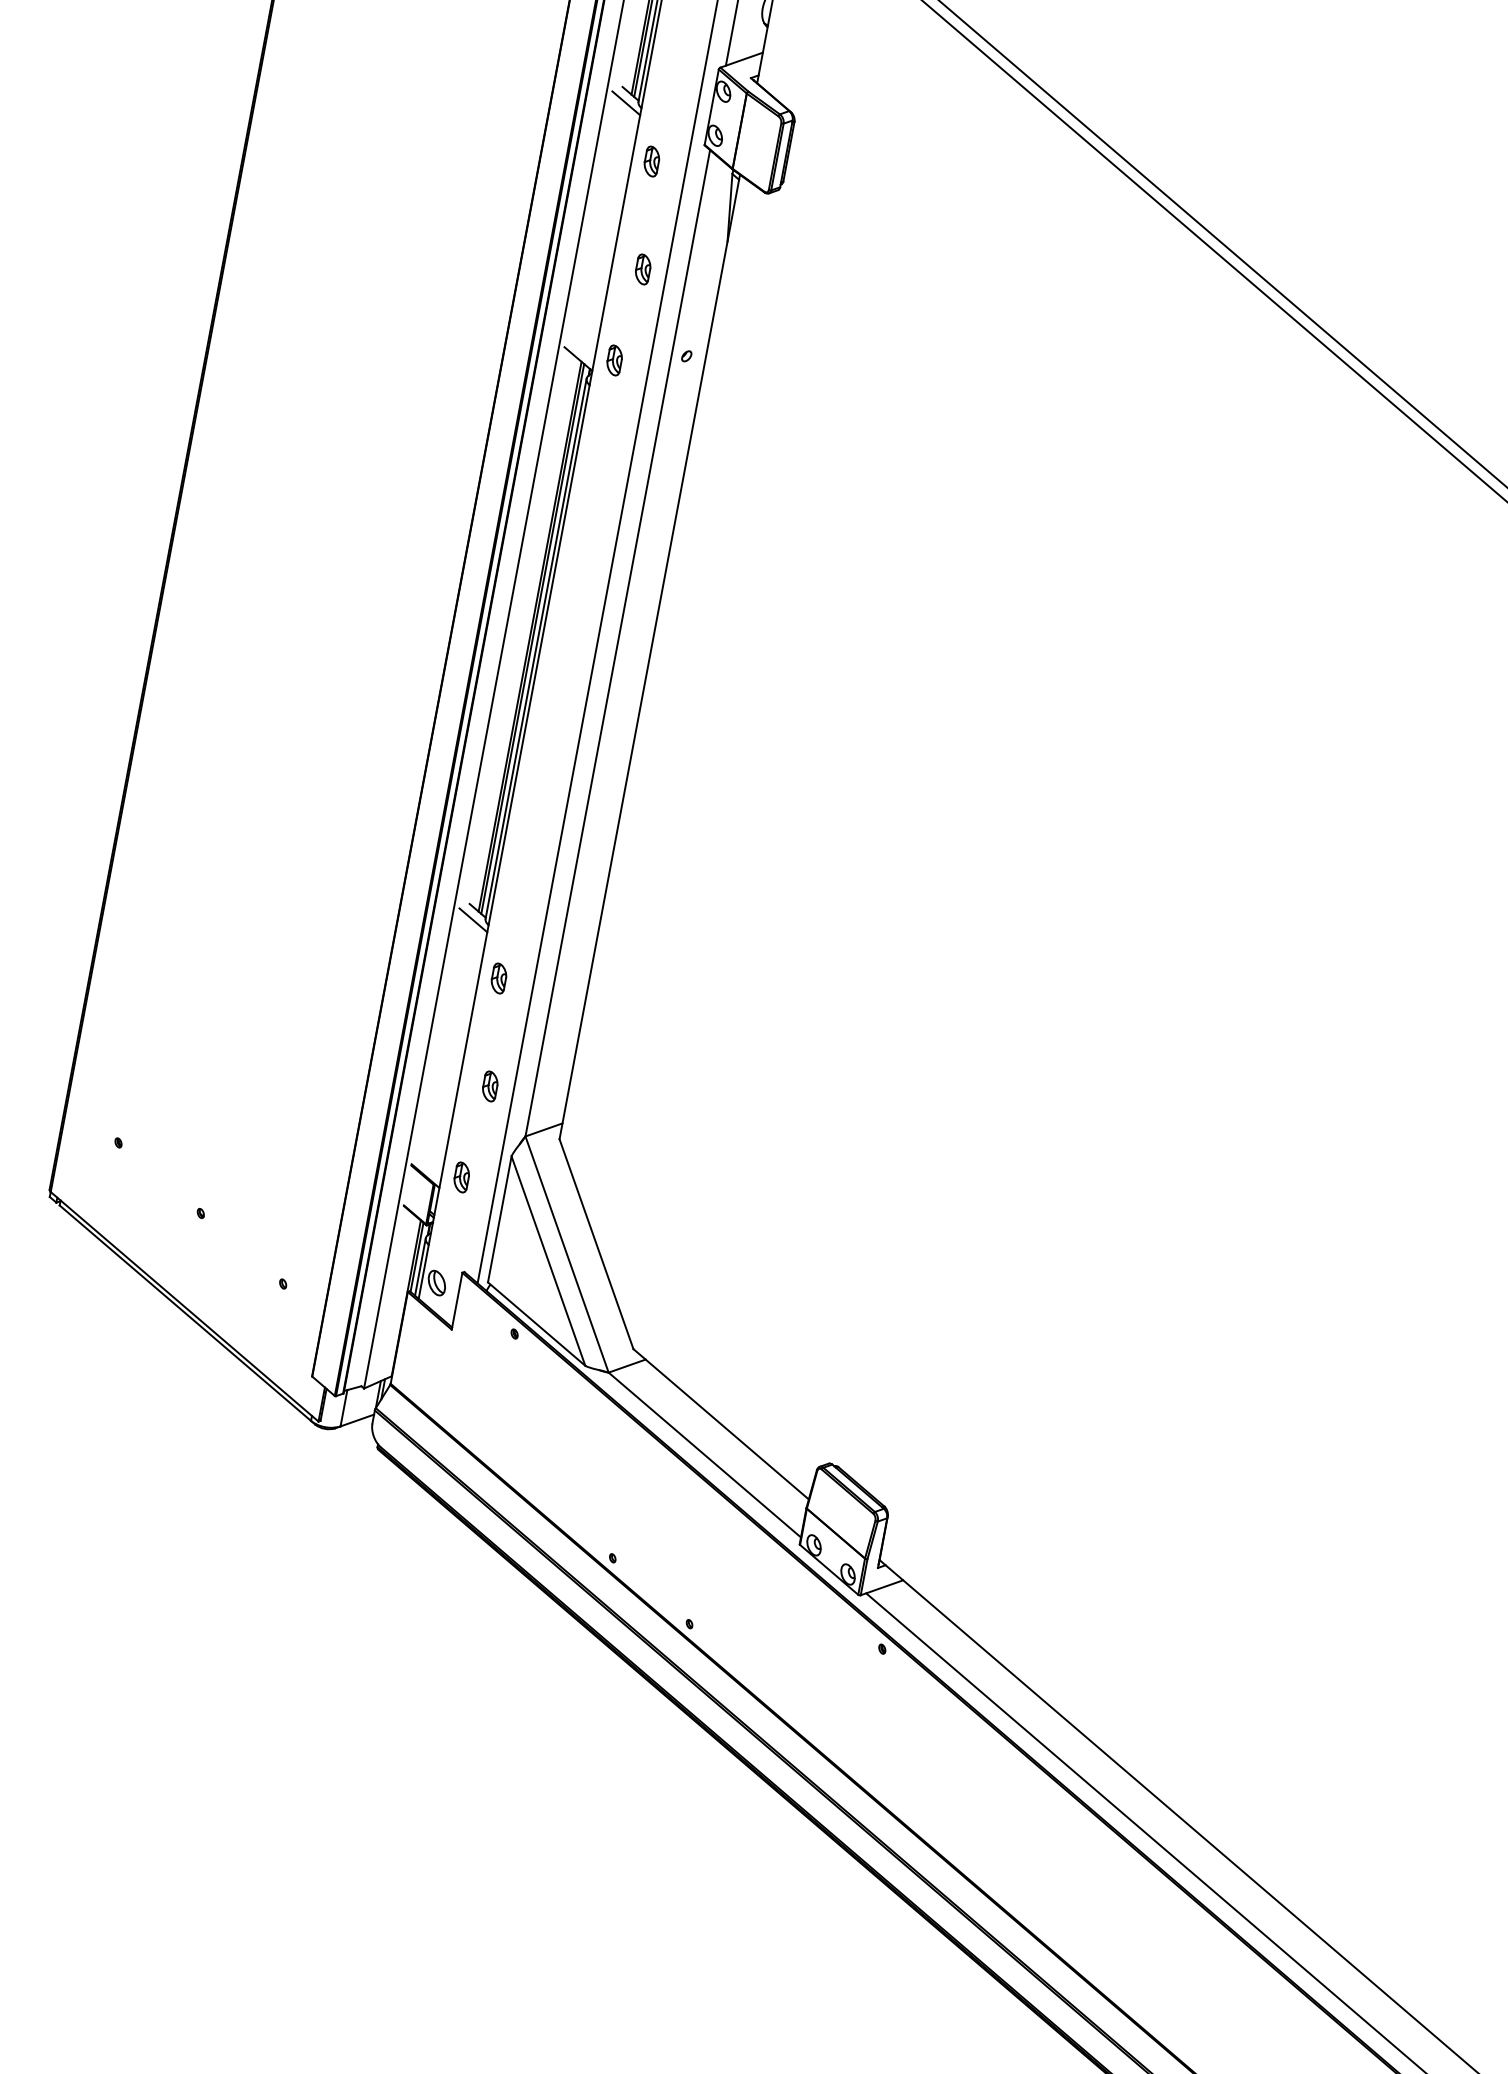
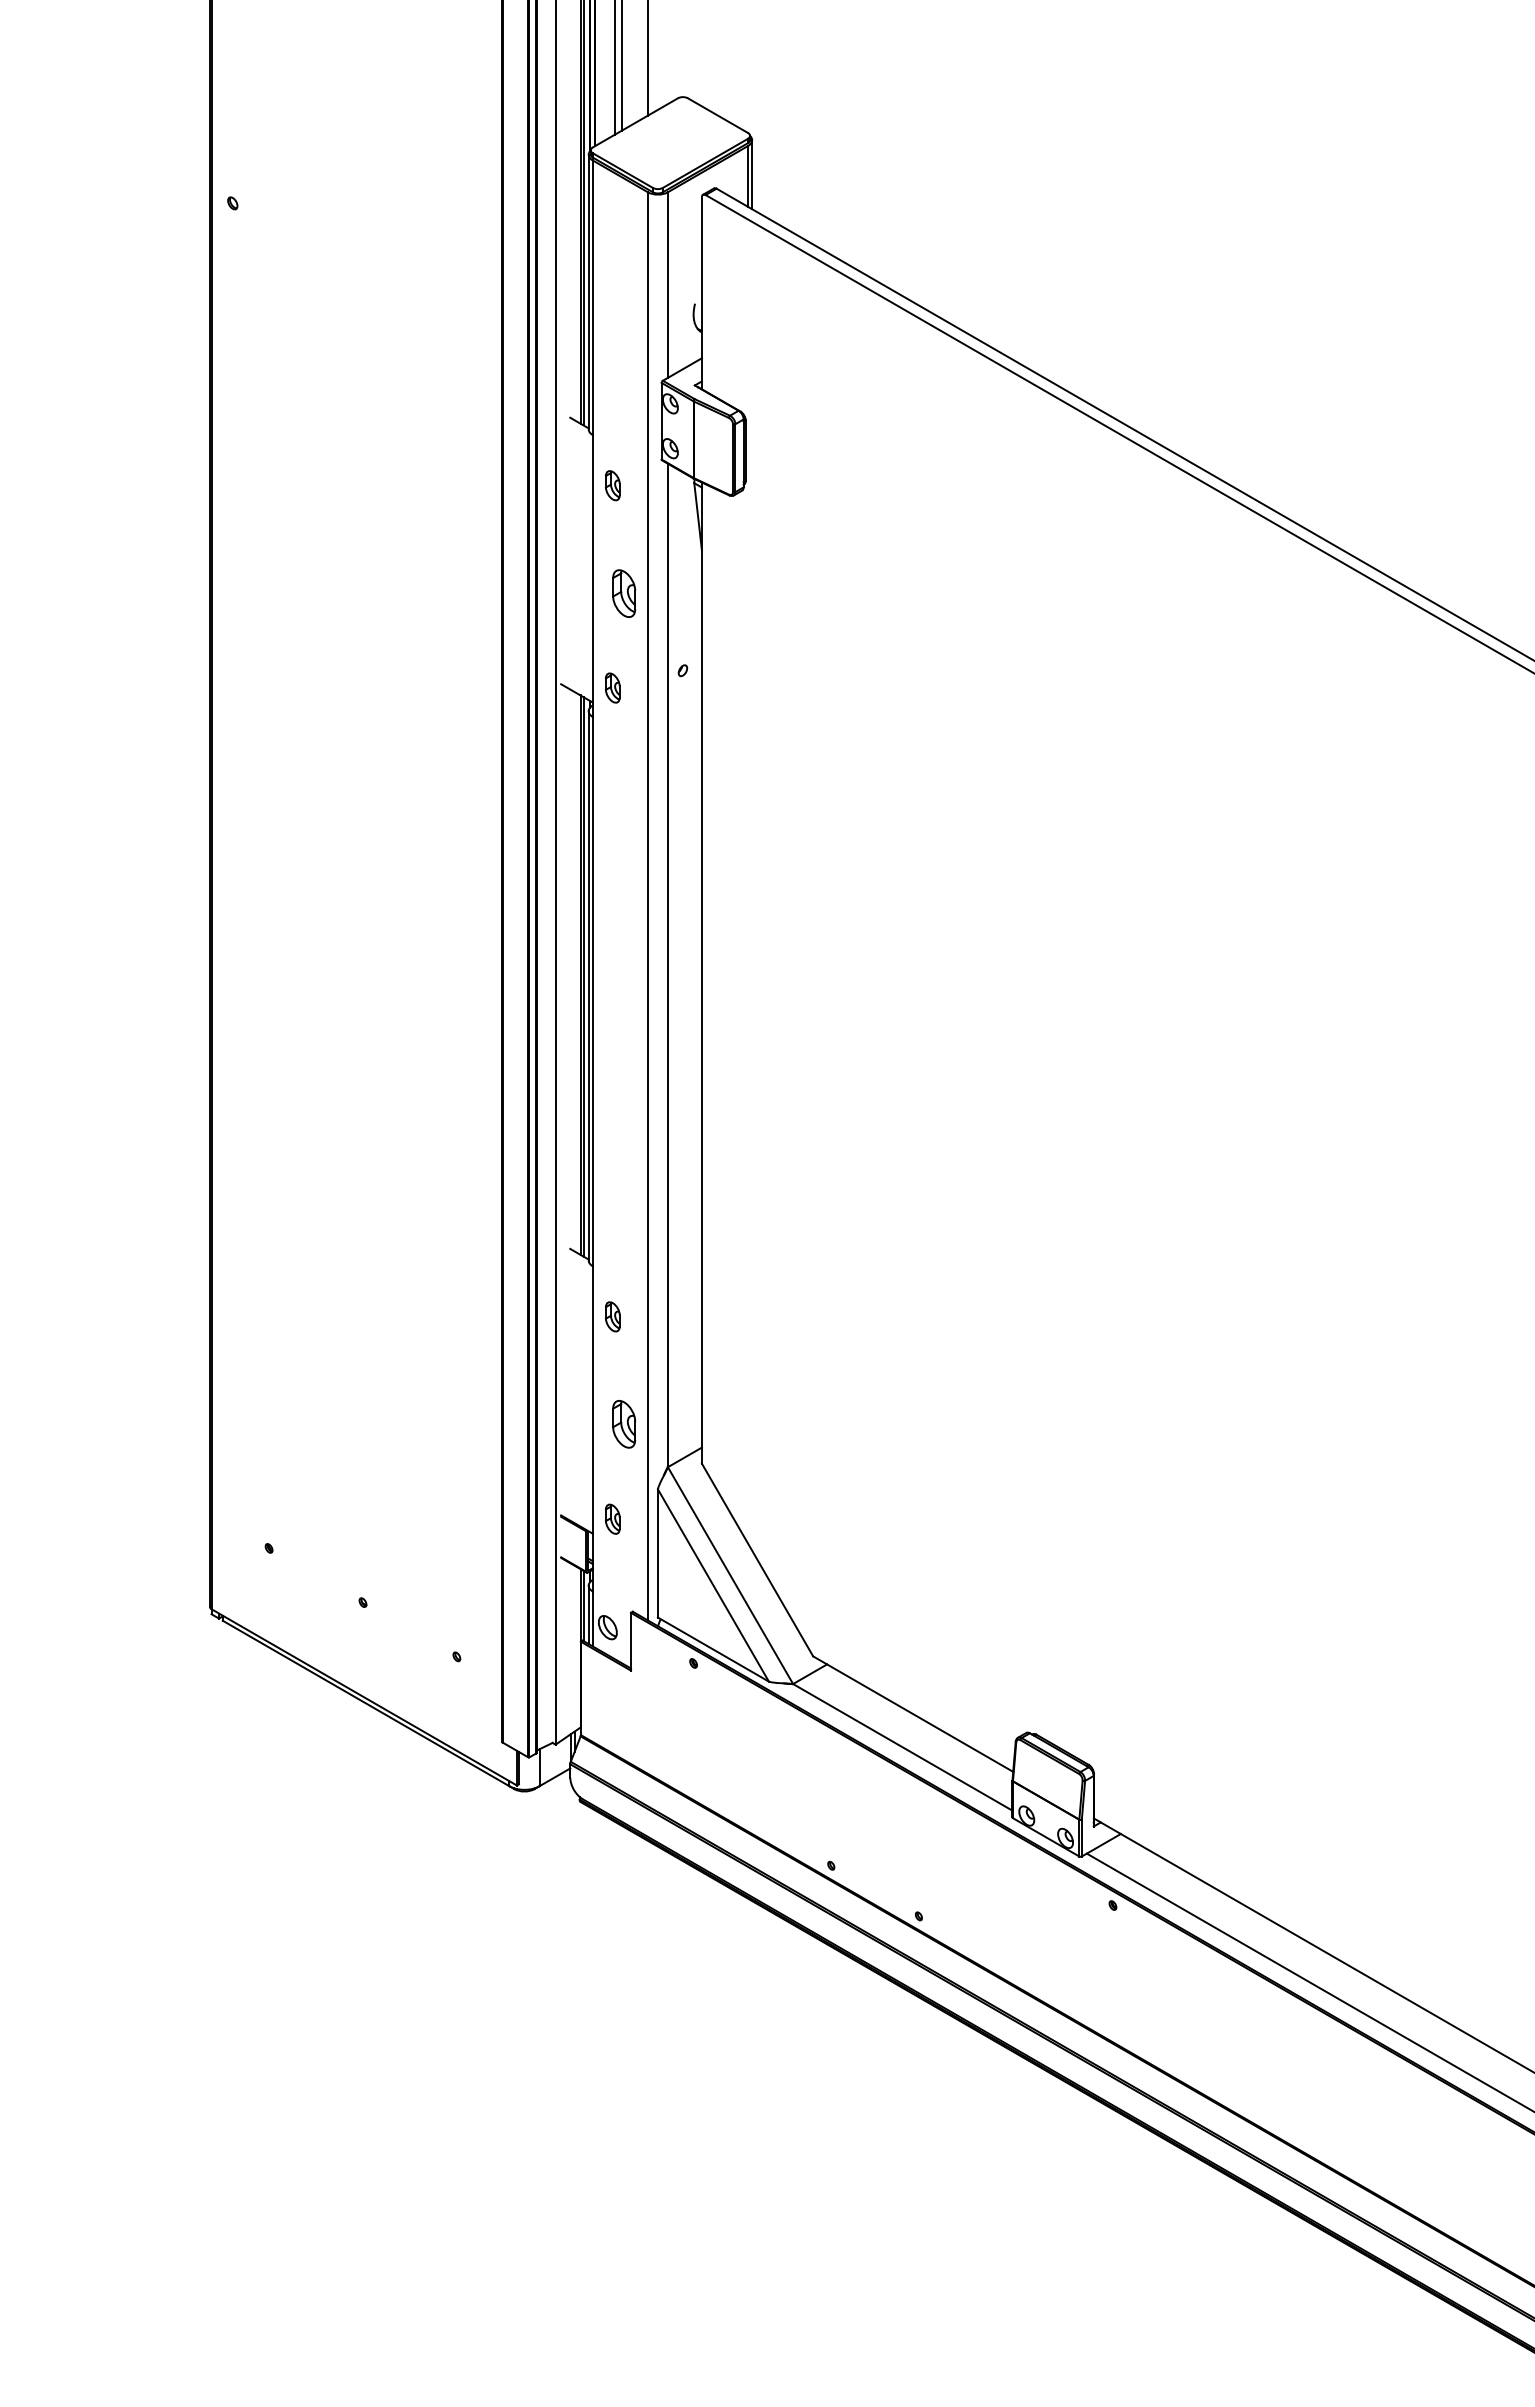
line: (625, 103) -> (576, 433), removed
part: (642, 268) -> (623, 592), size x1.6
line: (472, 920) -> (576, 1264), removed
part: (489, 1086) -> (623, 1424), size x1.6

